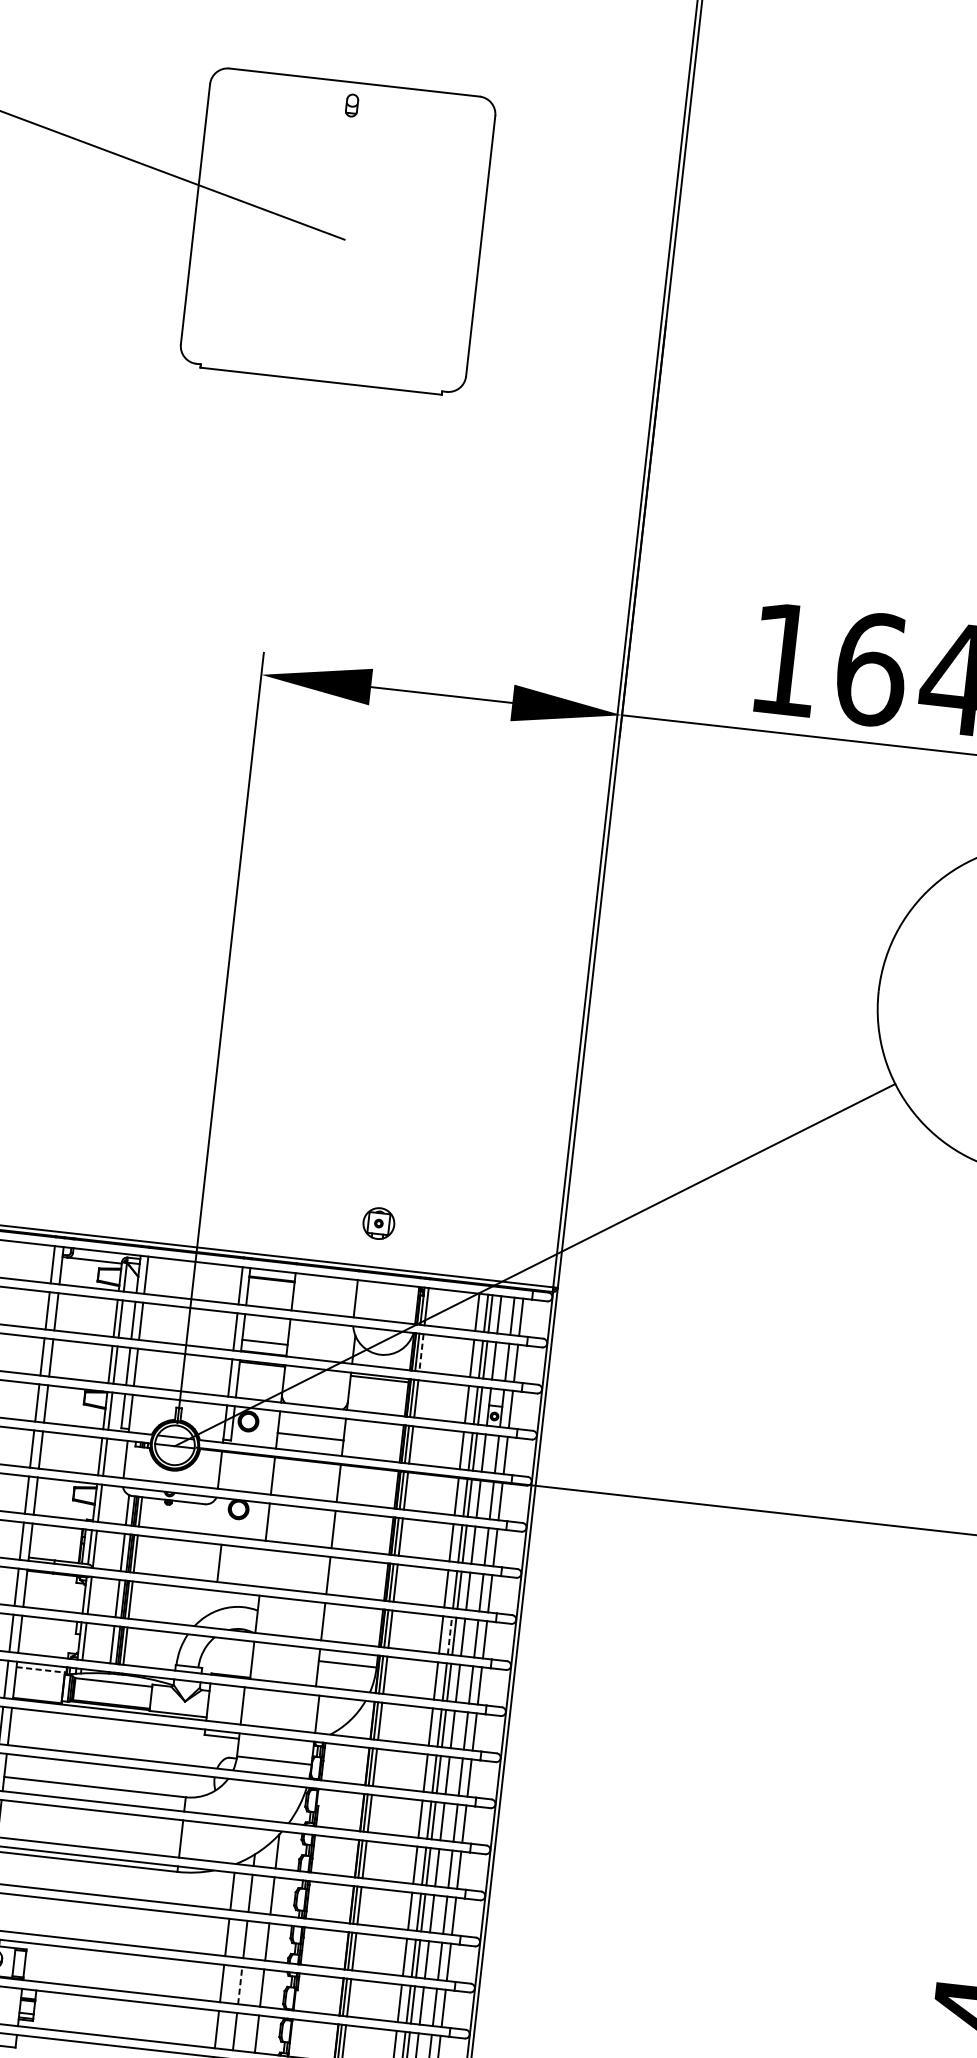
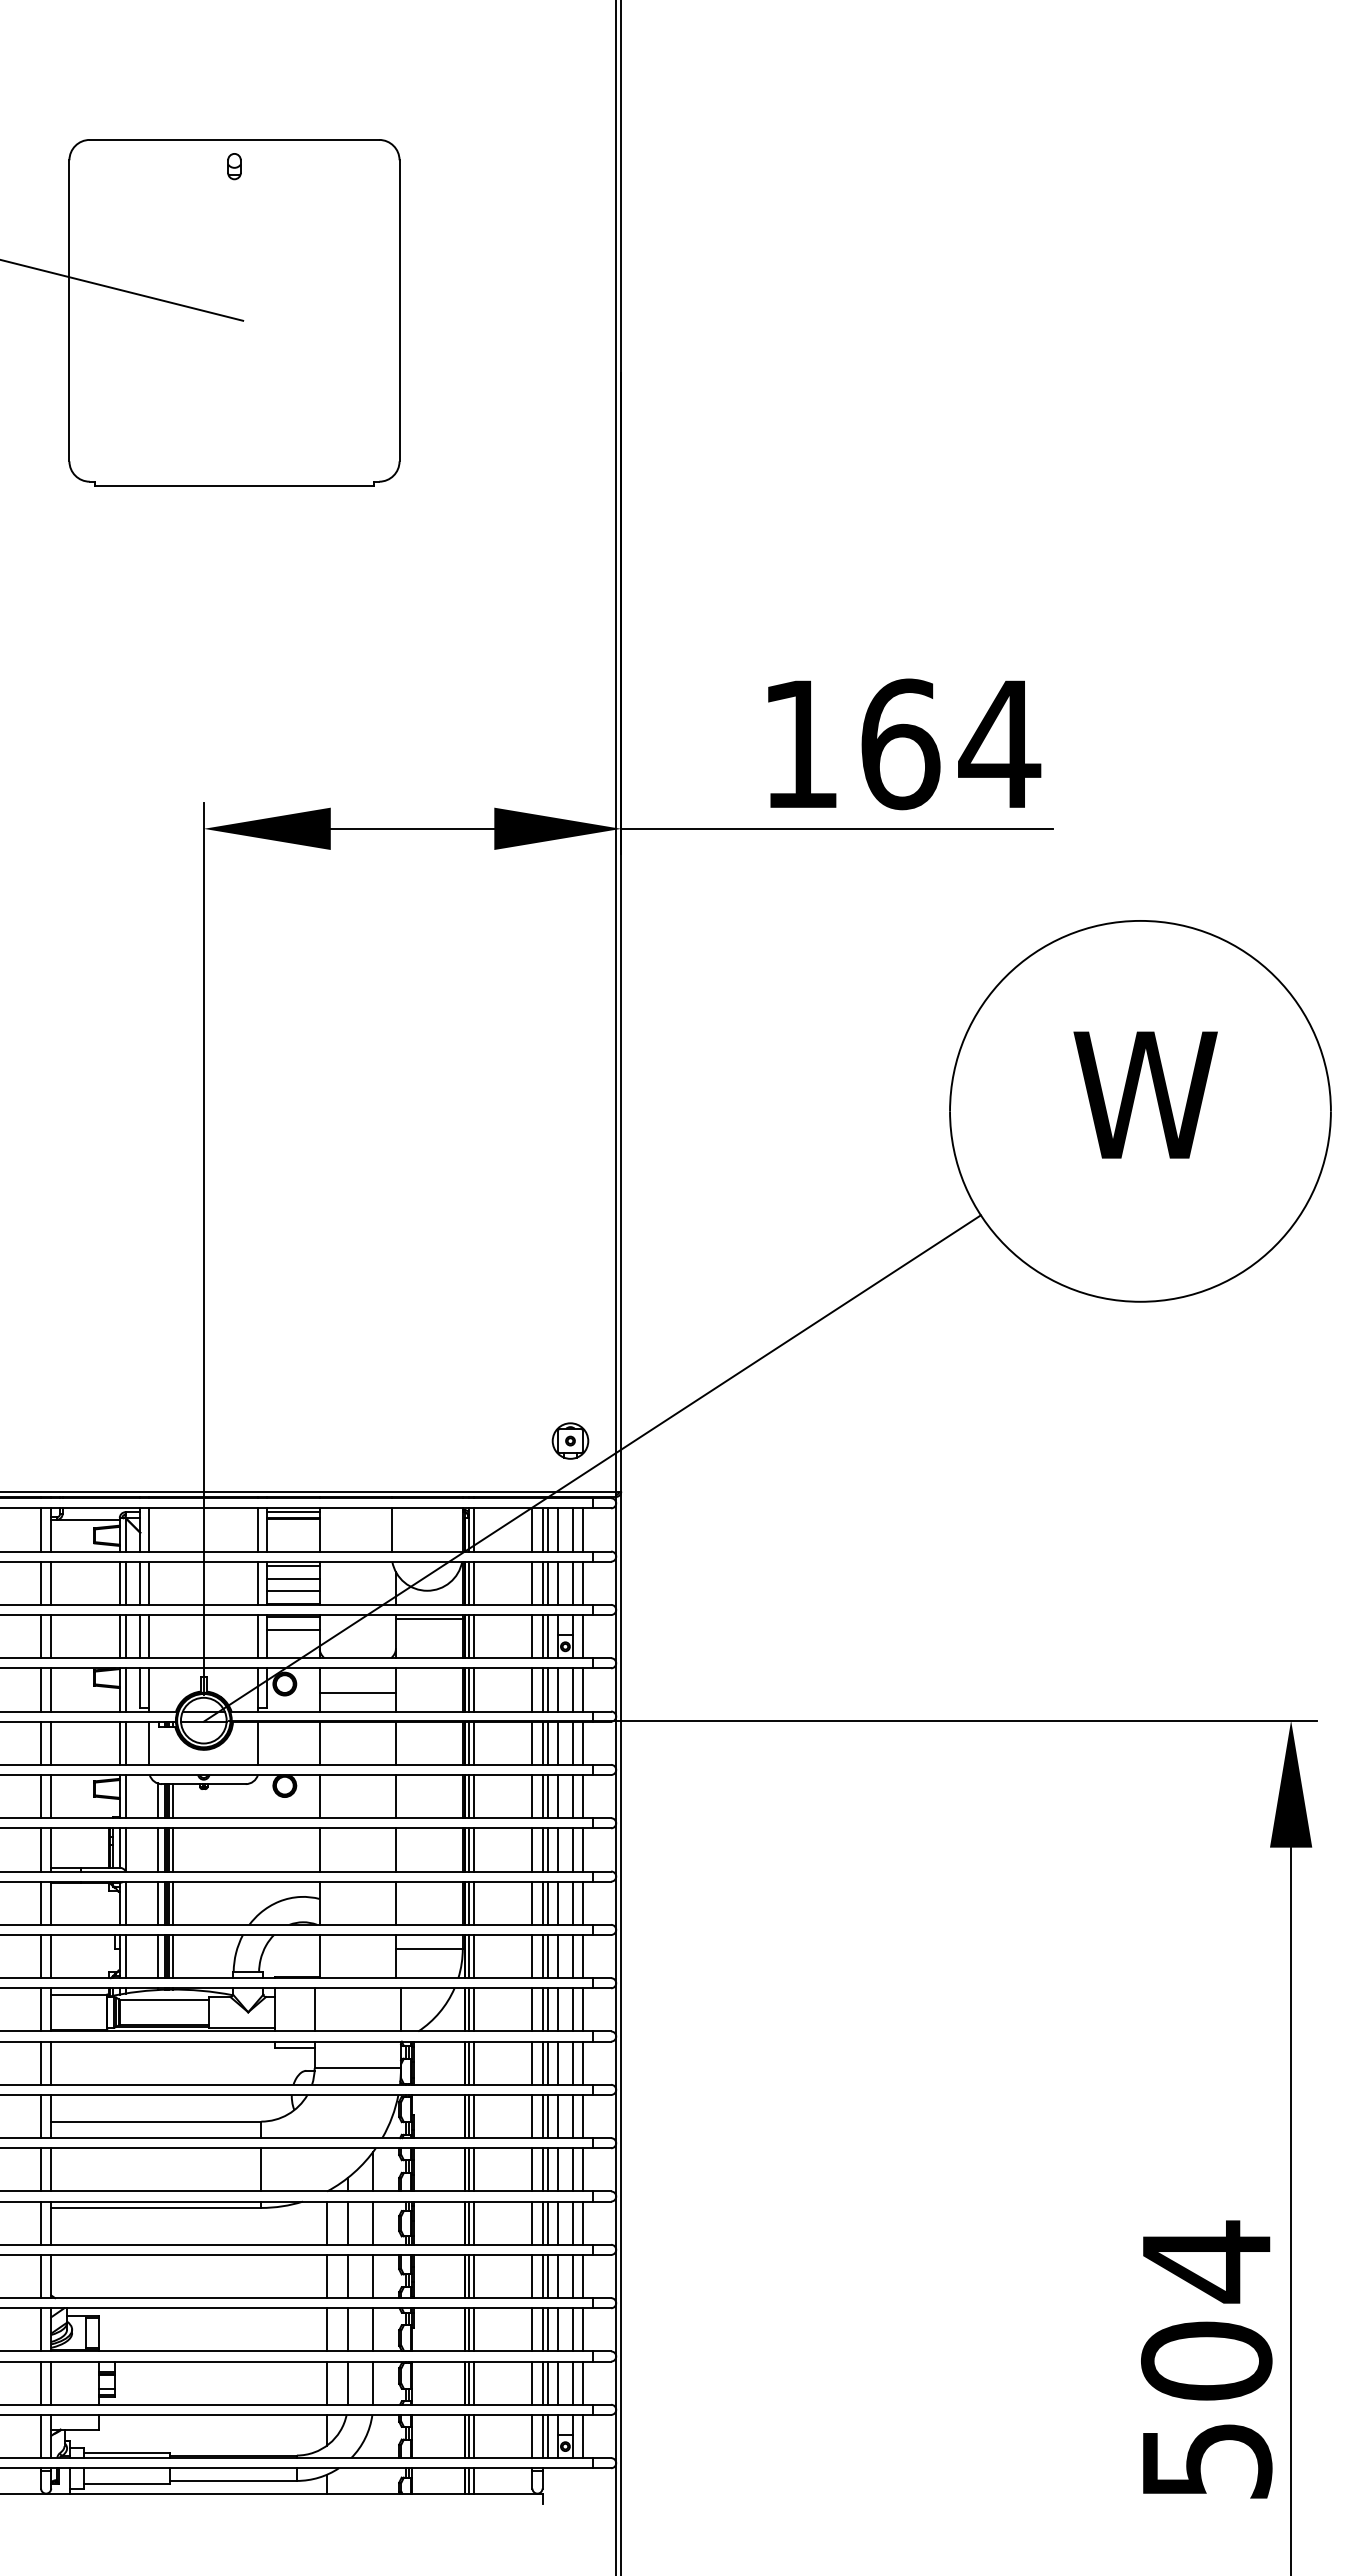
part: (378, 1223) -> (570, 1440), moved
line: (272, 1274) -> (293, 1512), added
line: (267, 1320) -> (293, 1566), added
line: (266, 1331) -> (293, 1578), added
line: (421, 1352) -> (473, 1583), dashed -> solid
line: (261, 1375) -> (293, 1629), added
line: (219, 1562) -> (319, 1849), moved
line: (449, 1636) -> (542, 1903), dashed -> solid
line: (41, 1669) -> (79, 1994), dashed -> solid
line: (240, 1985) -> (347, 2329), dashed -> solid

